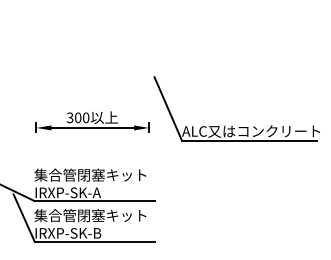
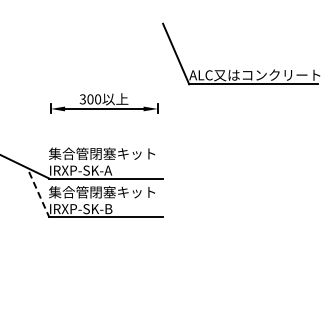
part: (231, 125) -> (236, 69), moved
line: (24, 217) -> (39, 194), solid -> dashed

